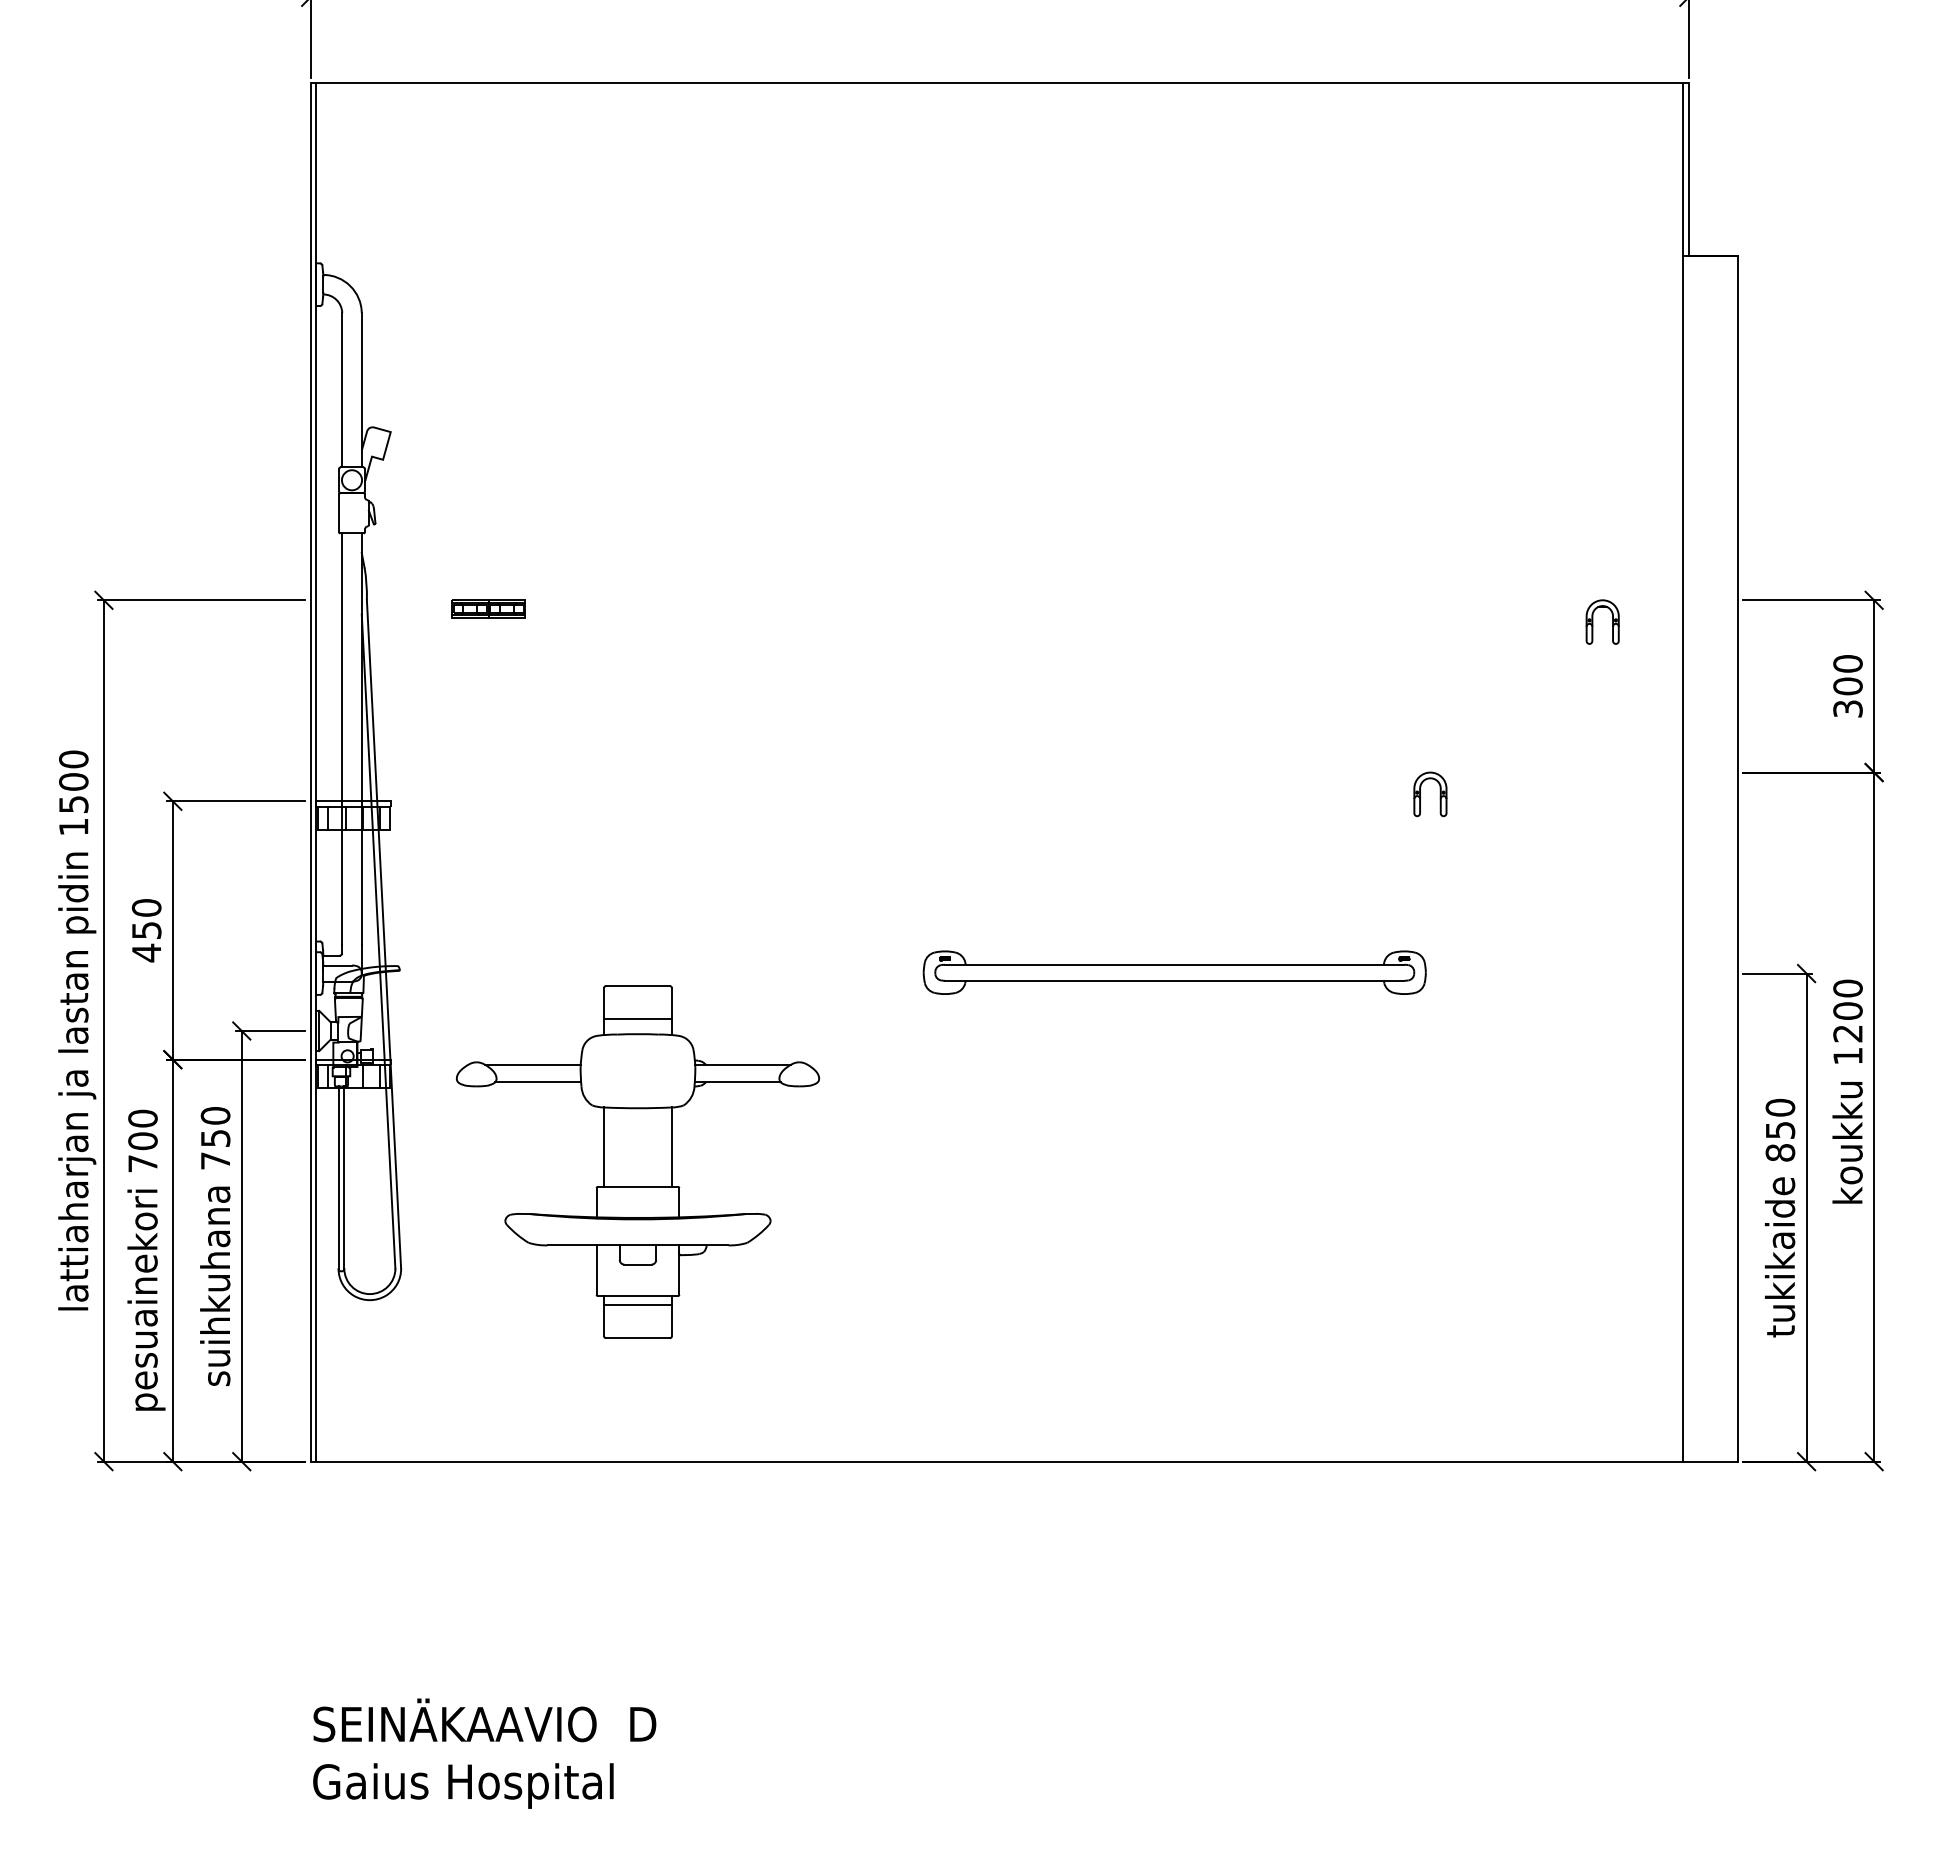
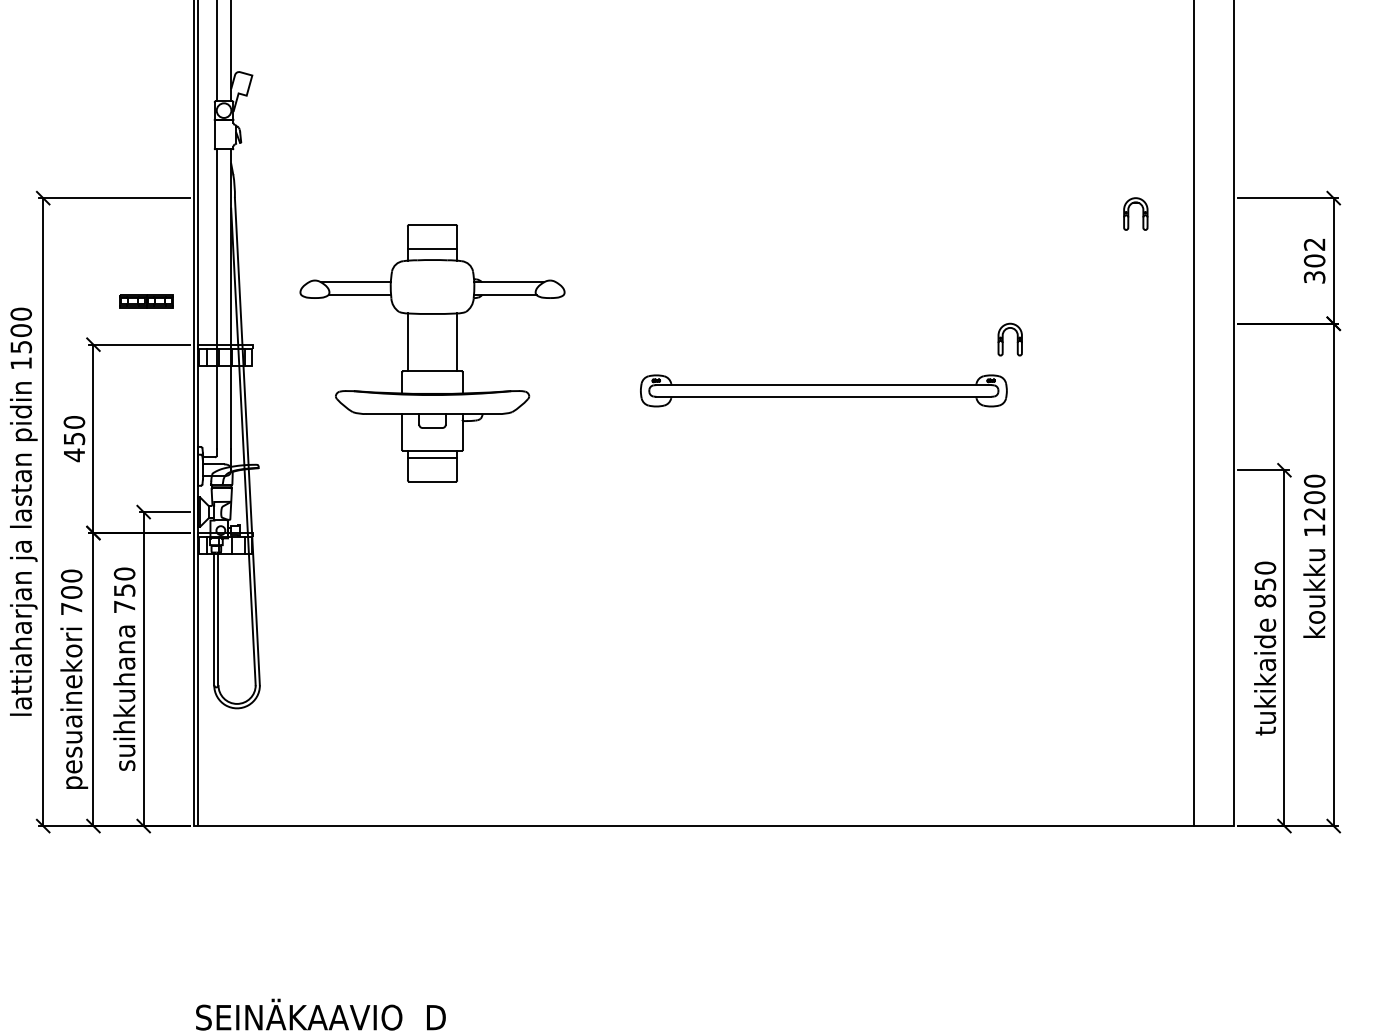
part: (488, 608) -> (146, 301), moved
text: (1847, 663) -> (1314, 244), 300 -> 302
part: (1174, 972) -> (823, 390), moved
part: (637, 1161) -> (432, 352), moved

